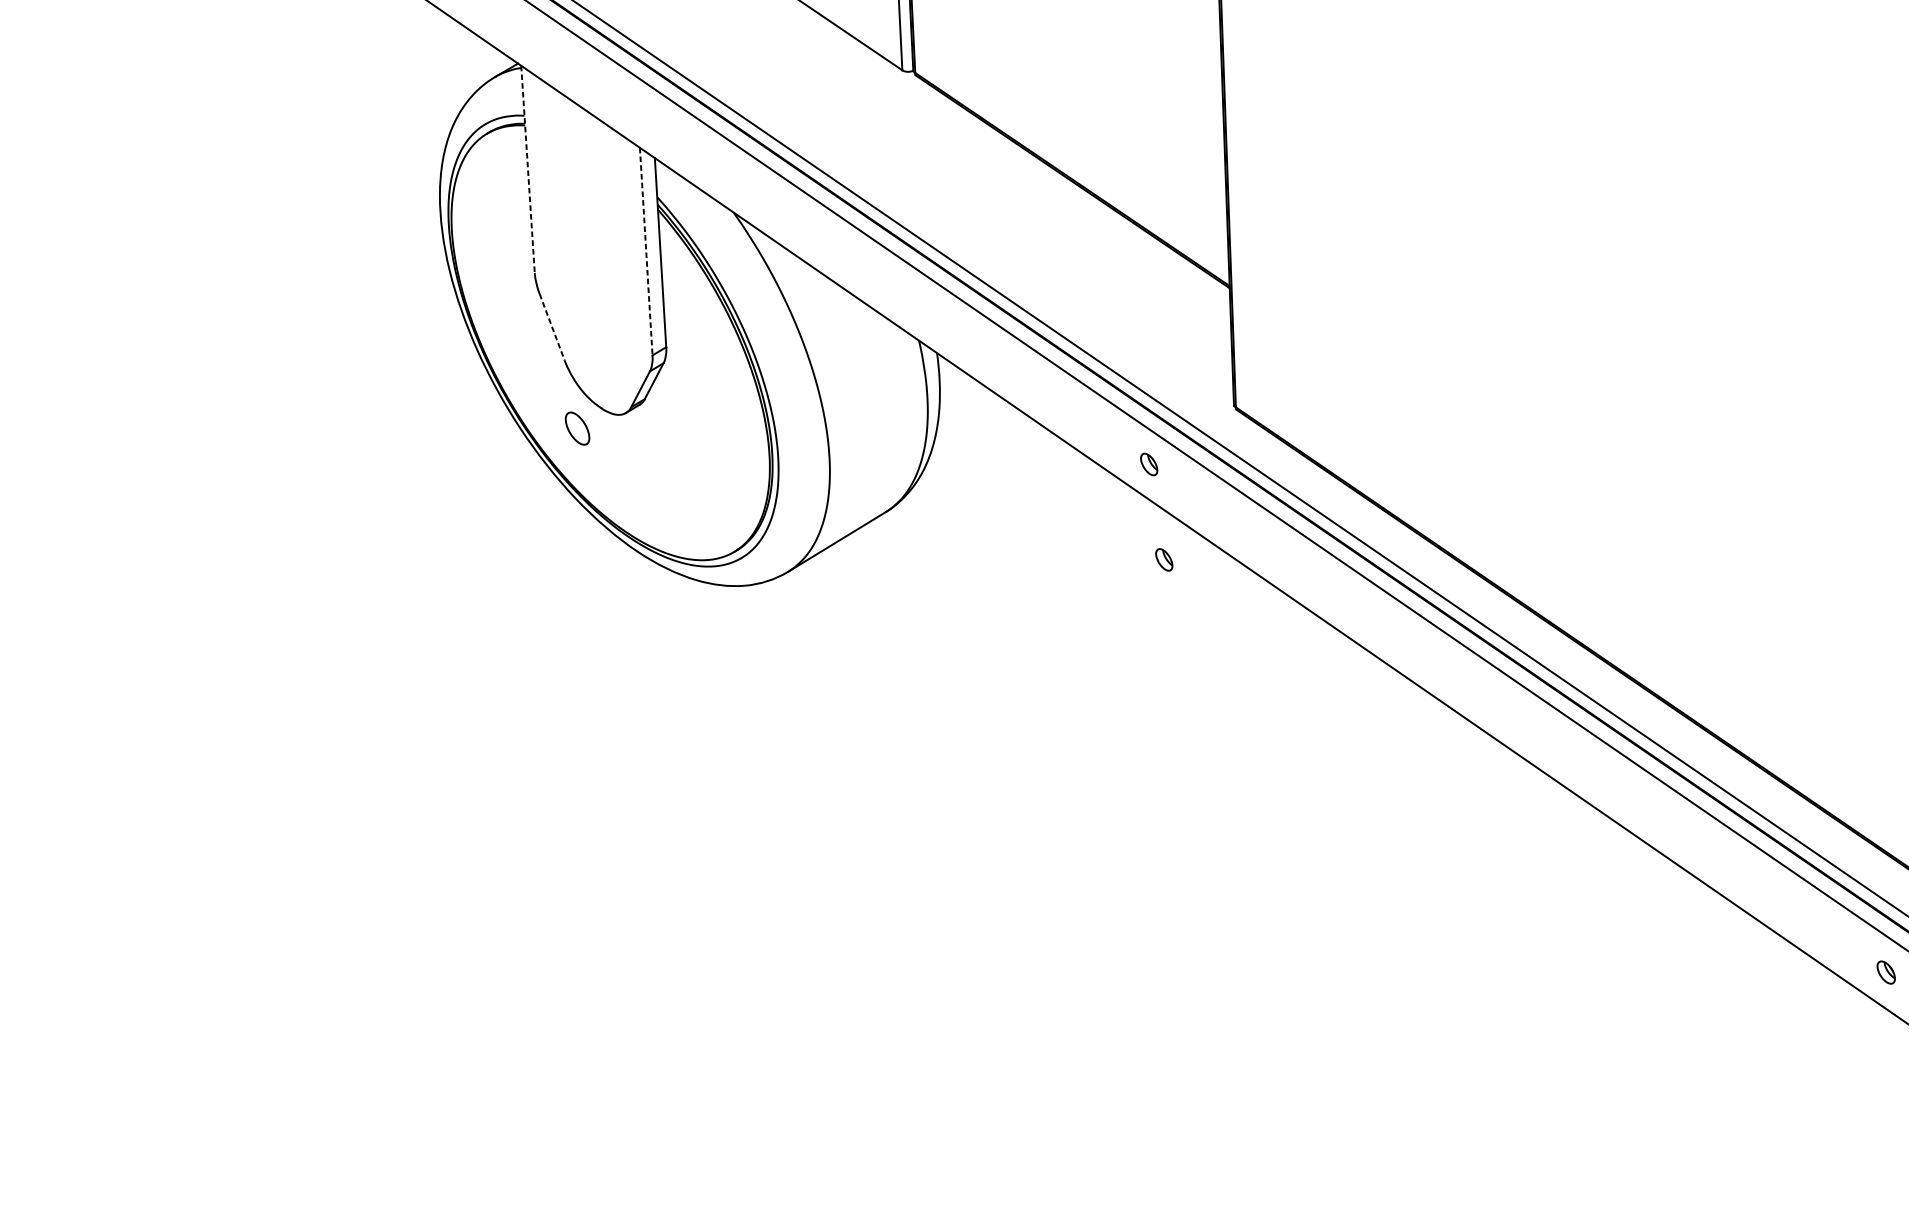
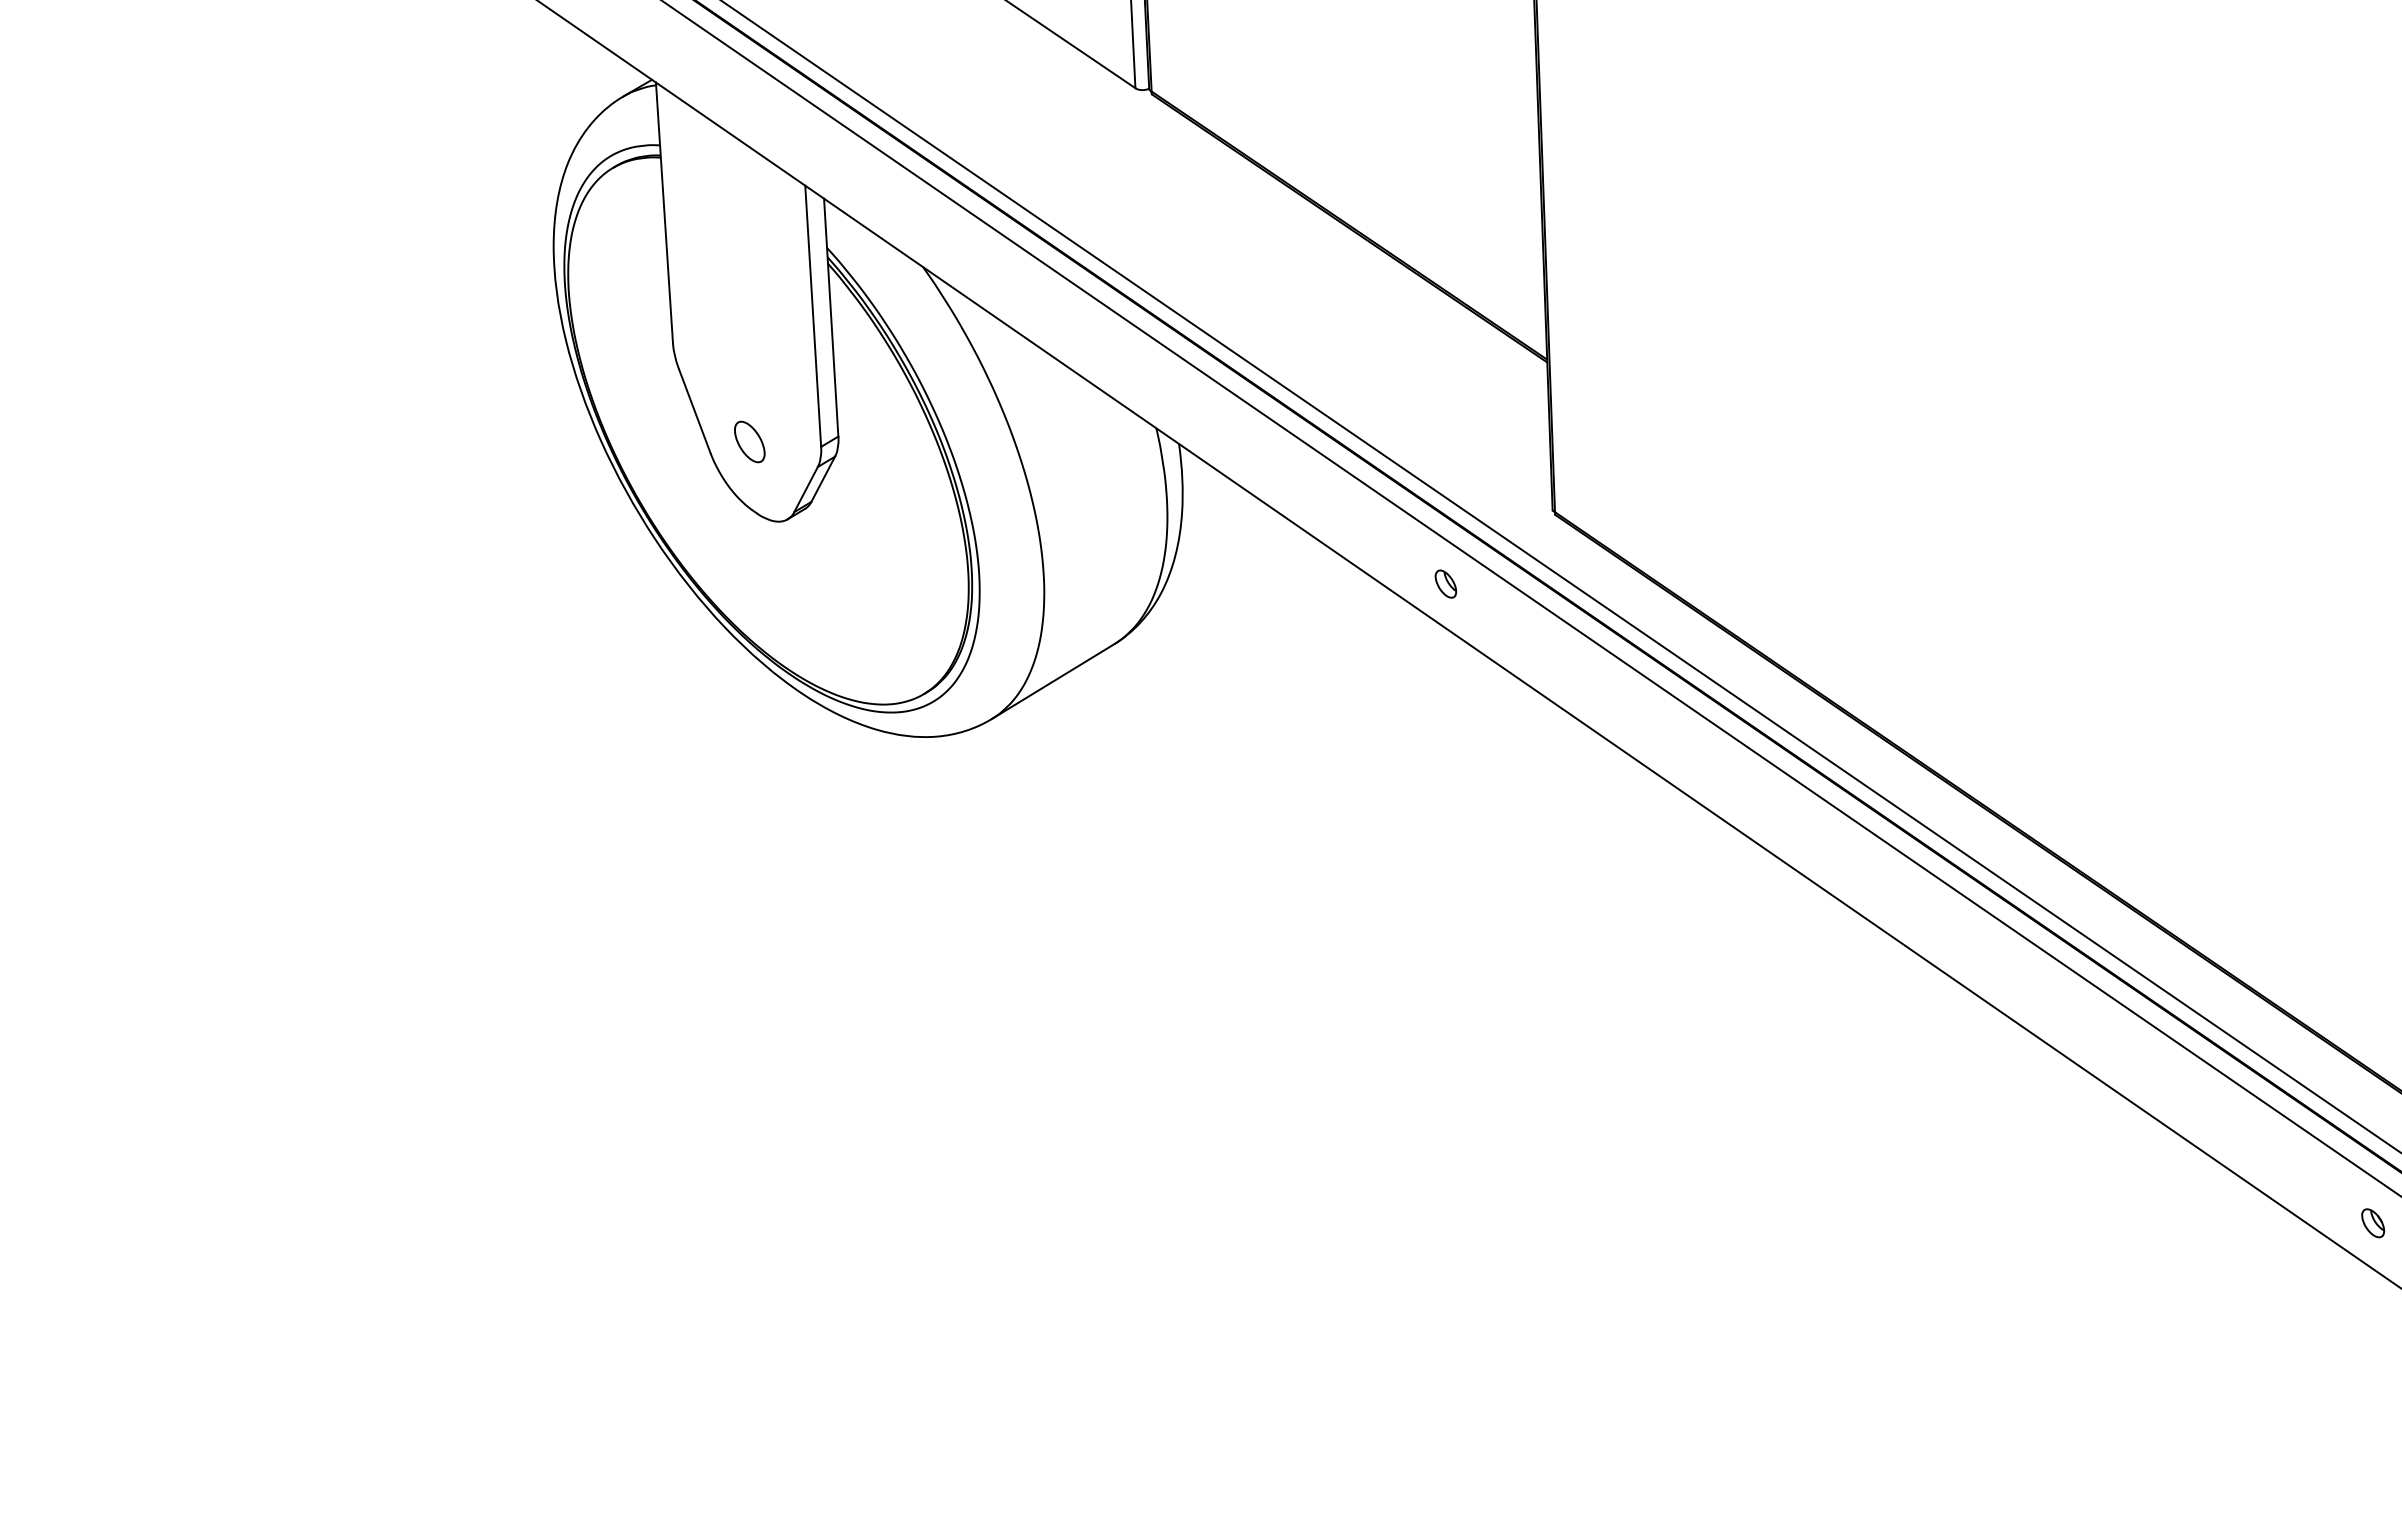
line: (528, 169) -> (664, 212), dashed -> solid
line: (646, 251) -> (813, 316), dashed -> solid
line: (551, 327) -> (694, 411), dashed -> solid
part: (577, 428) -> (749, 441), moved
part: (1163, 559) -> (1464, 703), removed

